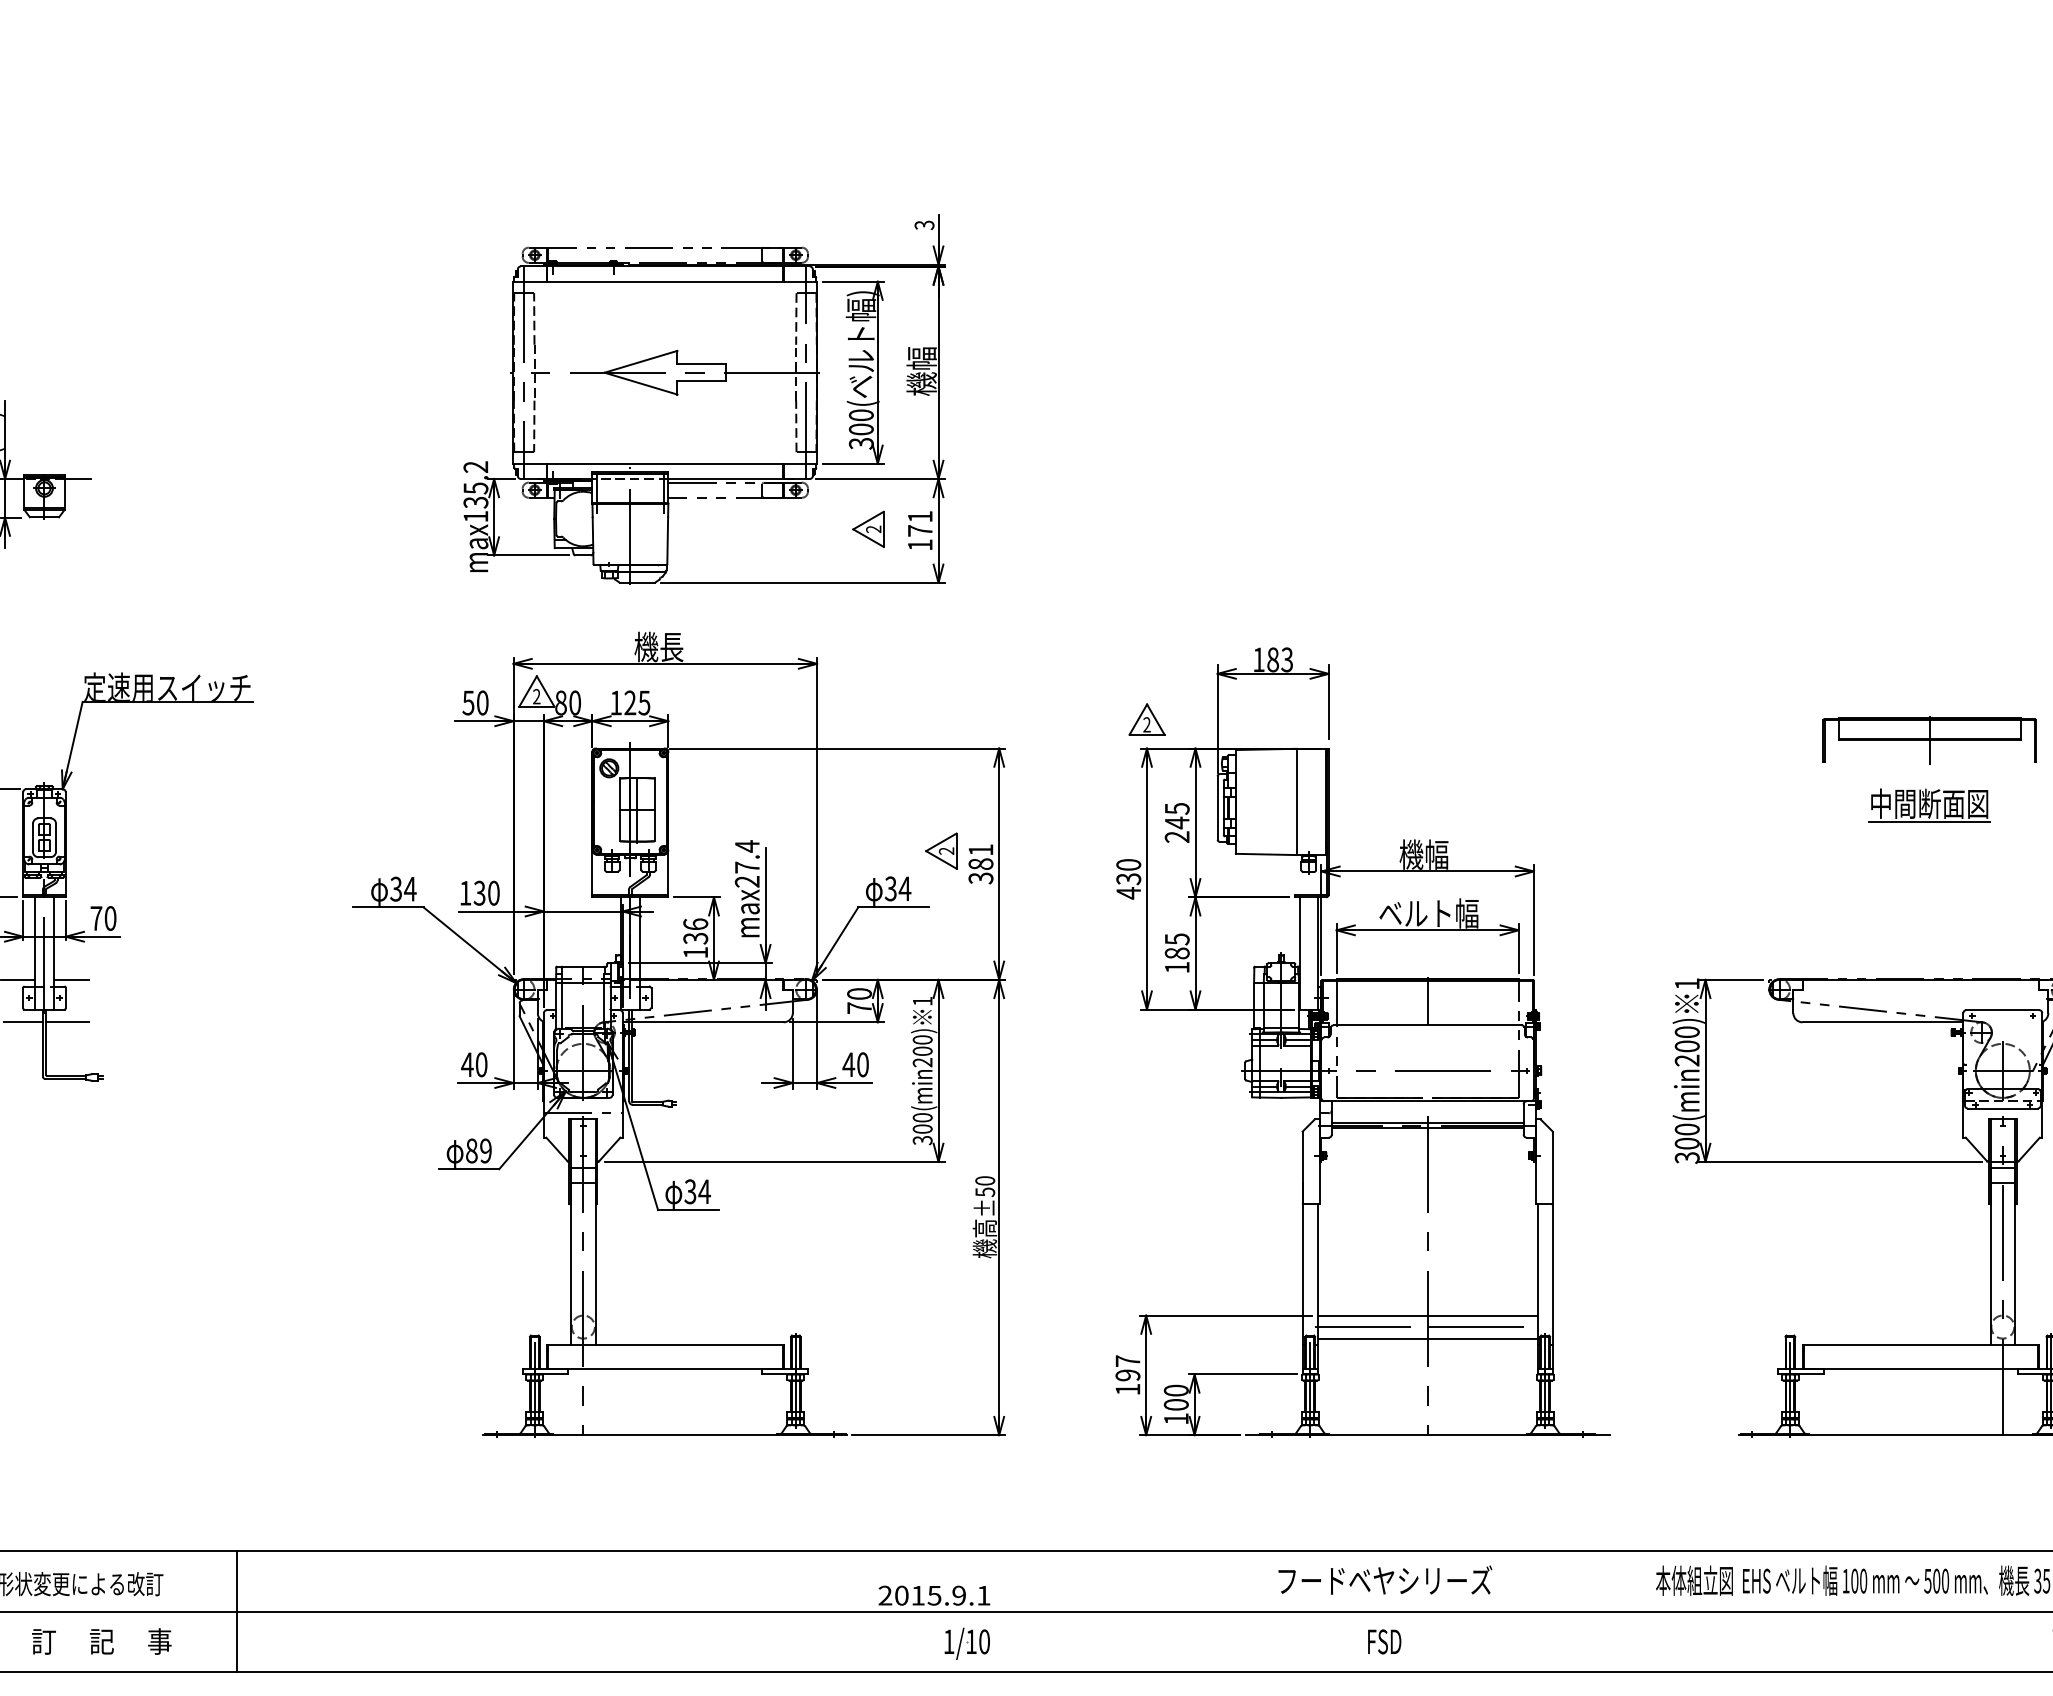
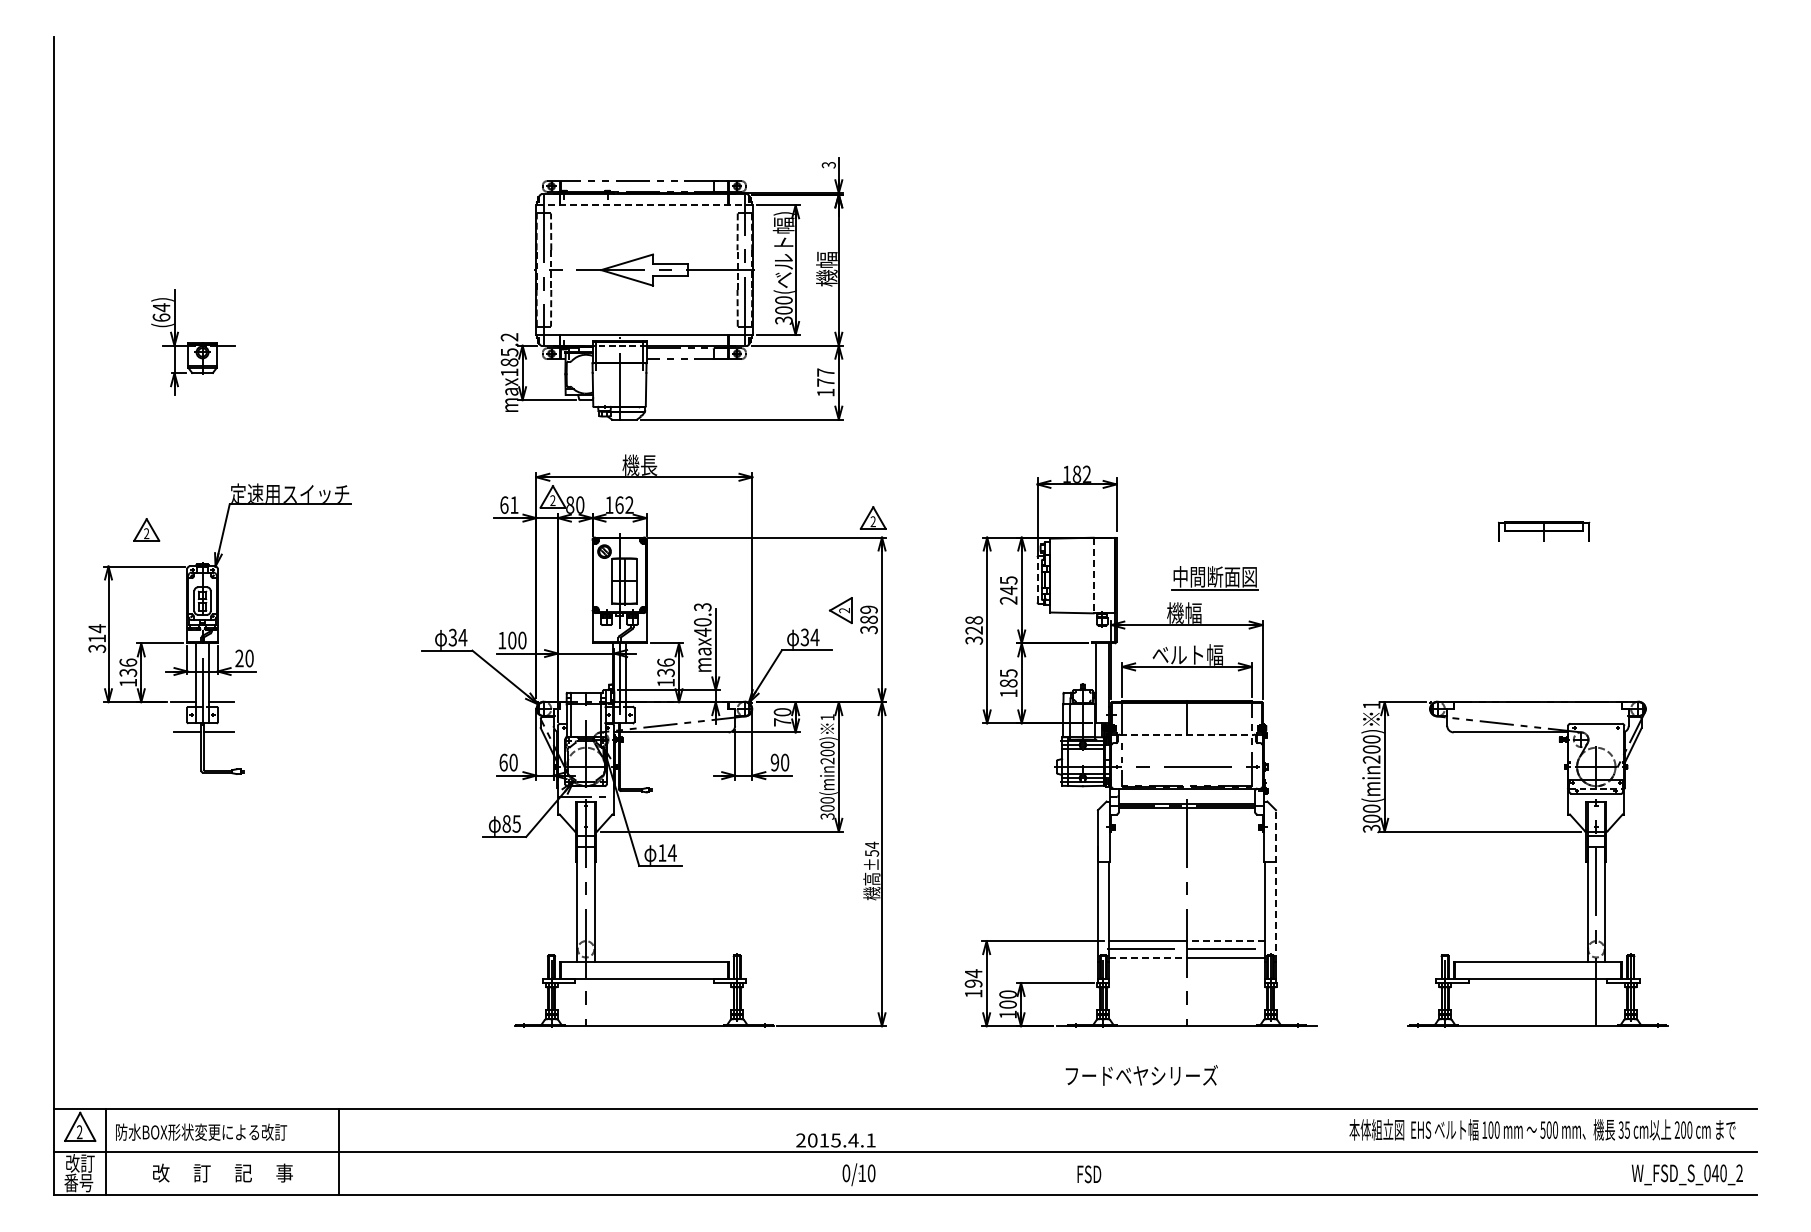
line: (664, 281) -> (643, 205), solid -> dashed
text: (475, 502) -> (509, 362), max135.2 -> max185.2
text: (919, 516) -> (825, 372), 171 -> 177
part: (867, 529) -> (788, 381), removed
text: (1286, 659) -> (1086, 474), 183 -> 182
text: (475, 702) -> (509, 504), 50 -> 61
text: (637, 702) -> (624, 504), 125 -> 162
part: (1146, 718) -> (872, 517), moved
part: (1928, 740) -> (1543, 531), size x0.6
line: (1296, 801) -> (1093, 575), solid -> dashed
part: (1928, 806) -> (1214, 578), moved
line: (1217, 807) -> (1037, 579), solid -> dashed
text: (980, 849) -> (868, 609), 381 -> 389
text: (746, 863) -> (702, 619), max27.4 -> max40.3
text: (1129, 879) -> (974, 630), 430 -> 328
text: (479, 893) -> (512, 640), 130 -> 100
text: (96, 918) -> (239, 658), 70 -> 20
line: (1428, 1025) -> (1187, 734), solid -> dashed
text: (467, 1064) -> (503, 762), 40 -> 60
text: (848, 1064) -> (774, 762), 40 -> 90
text: (485, 1150) -> (516, 823), 89 -> 85
text: (985, 1179) -> (872, 844), ±50 -> ±54
text: (690, 1191) -> (662, 852), 34 -> 14
line: (1553, 1238) -> (1276, 886), solid -> dashed
line: (1481, 1316) -> (1225, 941), solid -> dashed
line: (1373, 1338) -> (1148, 957), solid -> dashed
text: (1127, 1361) -> (973, 973), 197 -> 194
text: (1384, 1580) -> (1141, 1075), moved
text: (959, 1595) -> (853, 1140), 2015.9.1 -> 2015.4.1
text: (949, 1642) -> (846, 1173), 1/10 -> 0/10
text: (1384, 1642) -> (1089, 1174), moved

